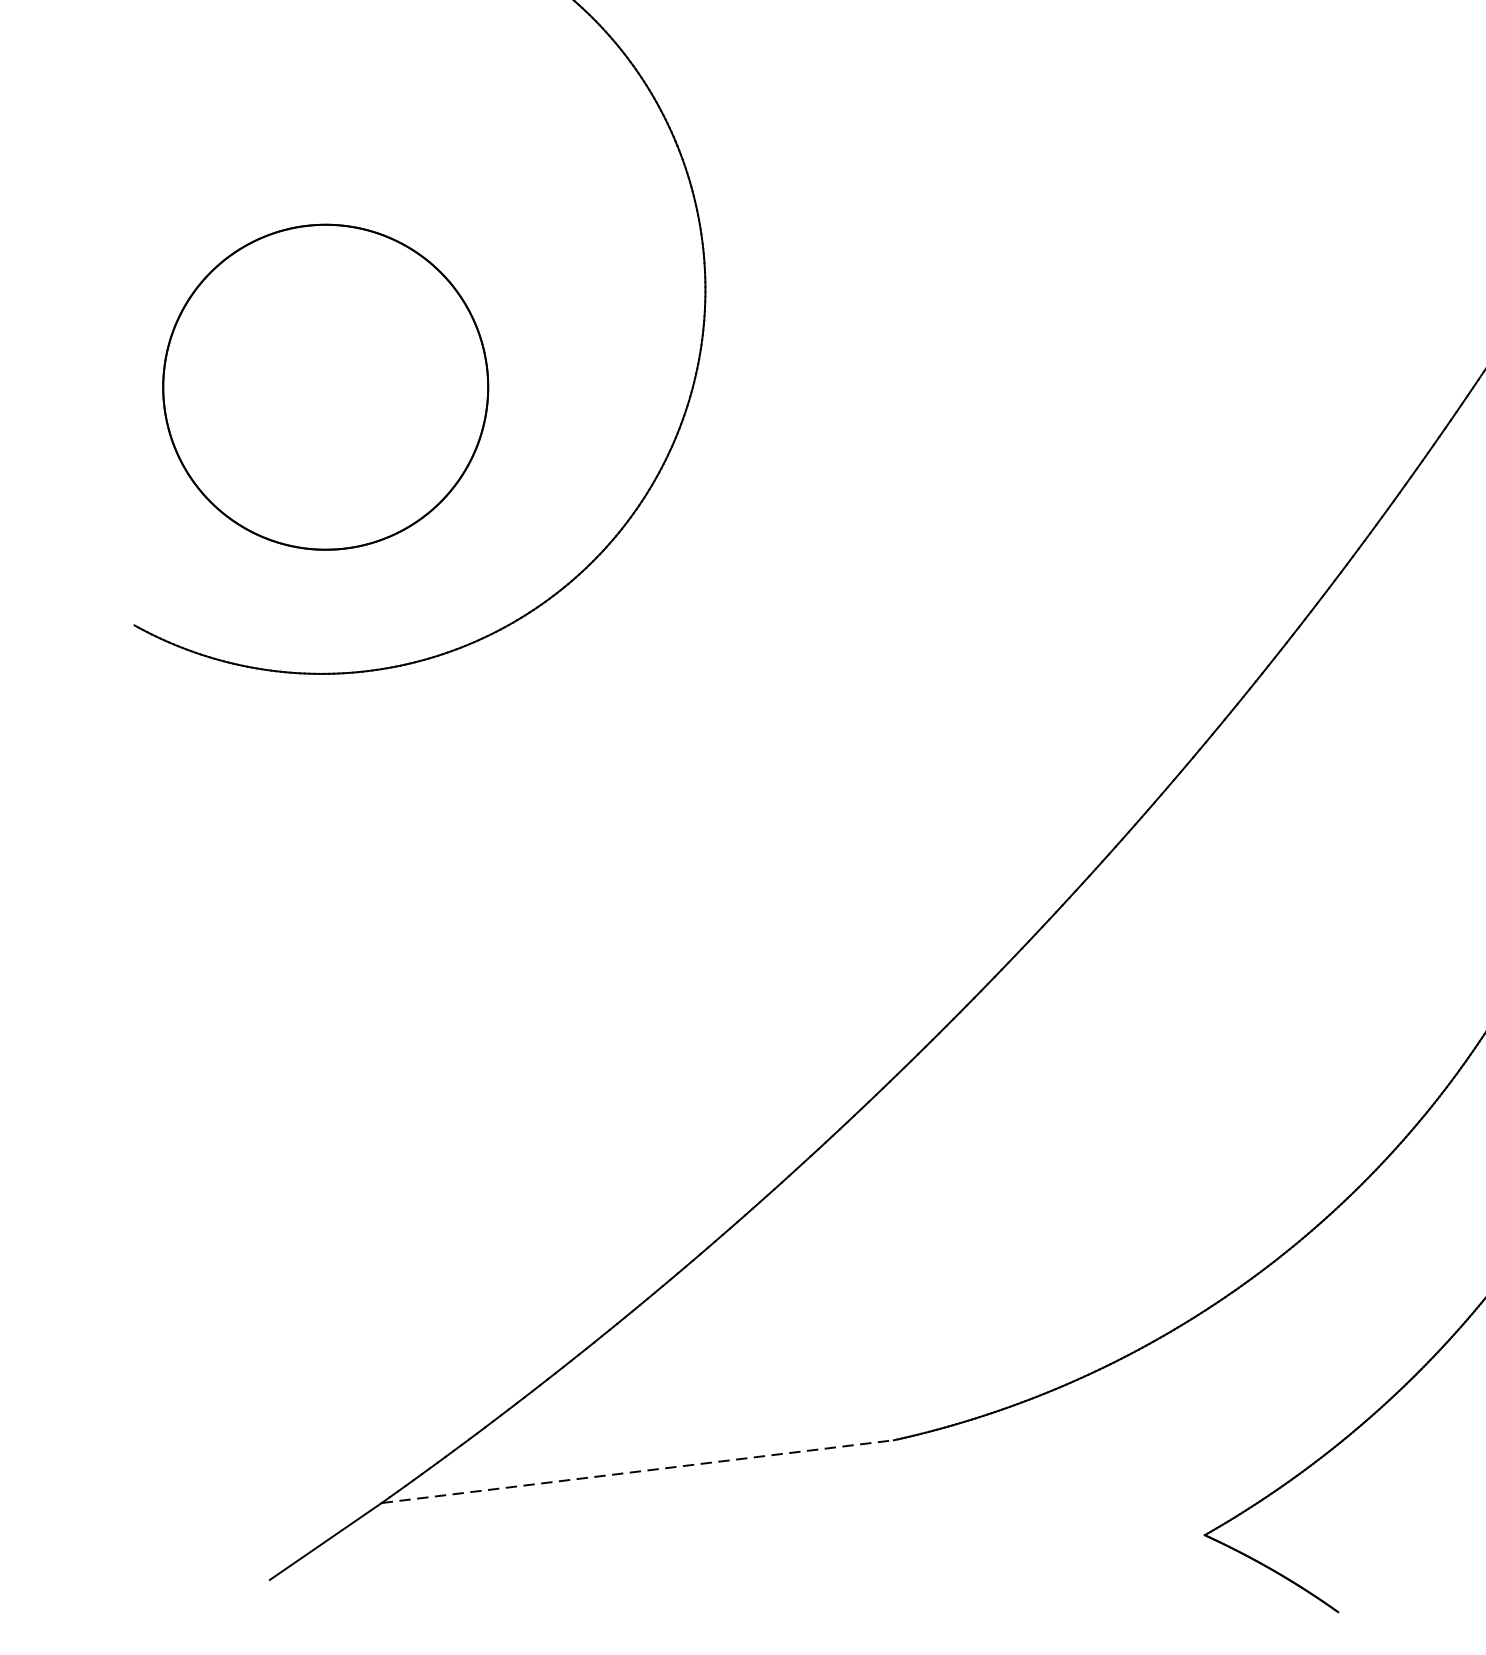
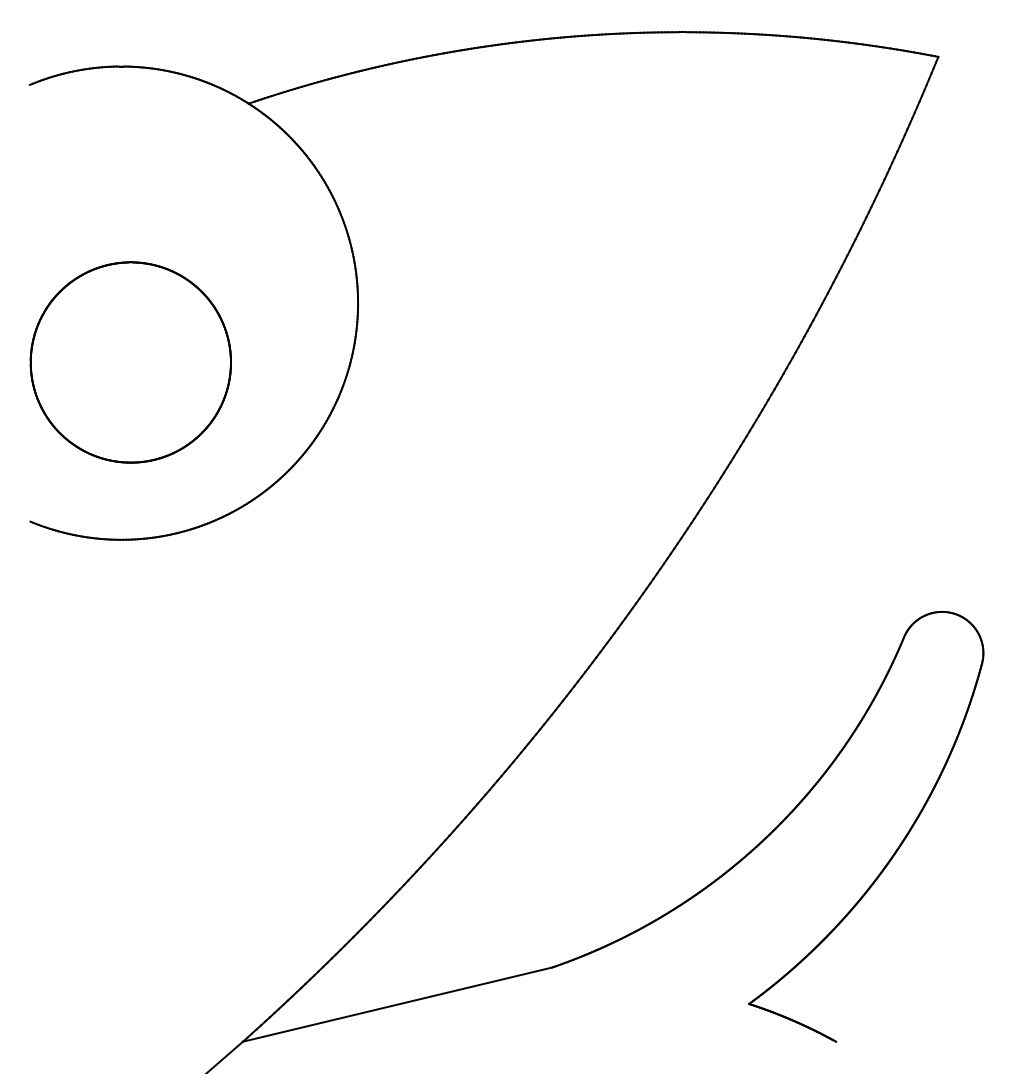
line: (637, 1471) -> (397, 1004), dashed -> solid

